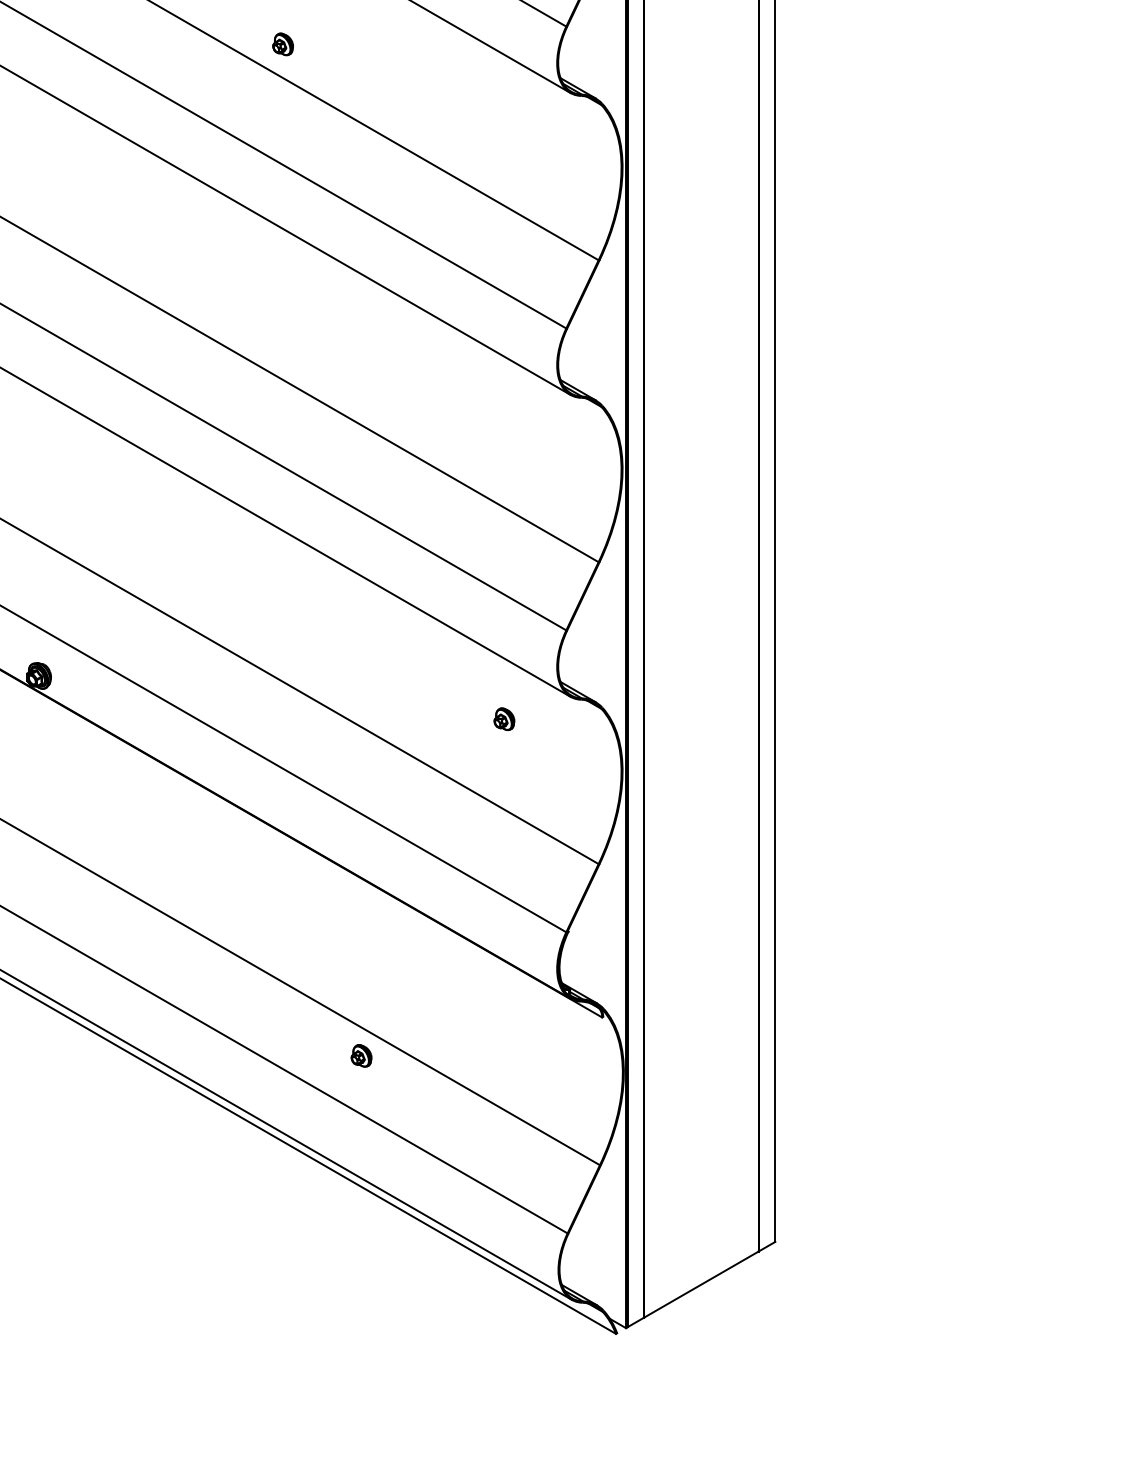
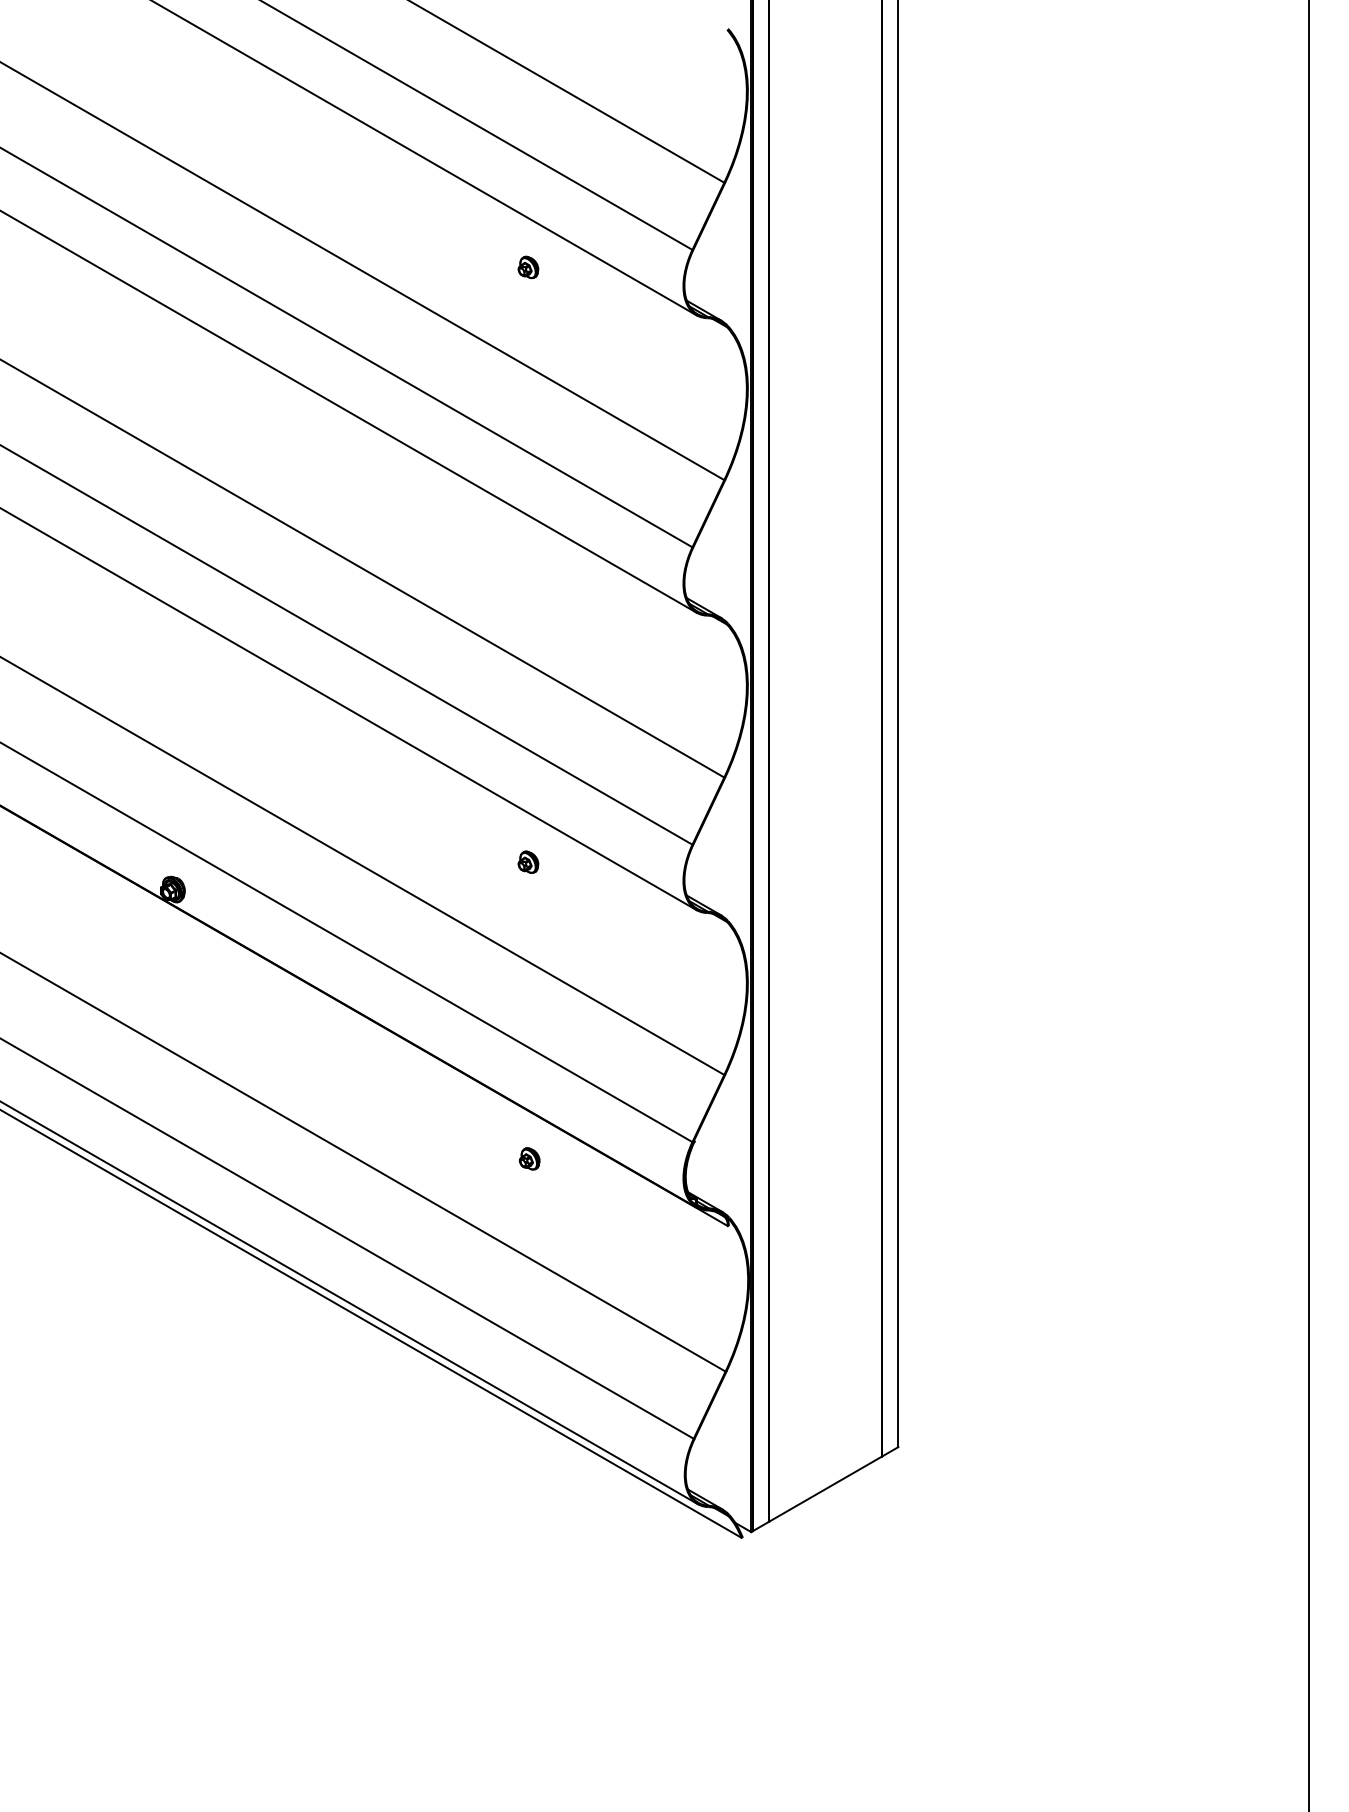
part: (283, 44) -> (528, 267), moved
part: (504, 718) -> (528, 861), moved
part: (361, 1055) -> (529, 1158), moved

